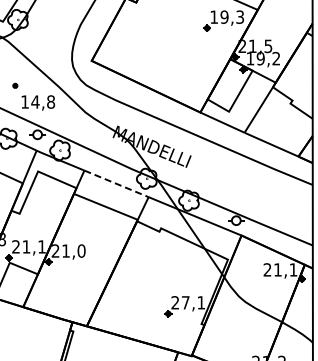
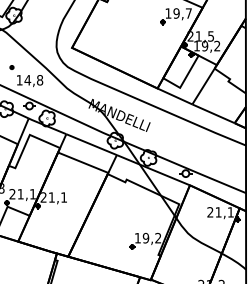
text: (239, 16) -> (188, 12), 19,3 -> 19,7
line: (116, 183) -> (91, 144), dashed -> solid
text: (81, 250) -> (64, 197), 21,0 -> 21,1
text: (187, 302) -> (147, 237), 27,1 -> 19,2

